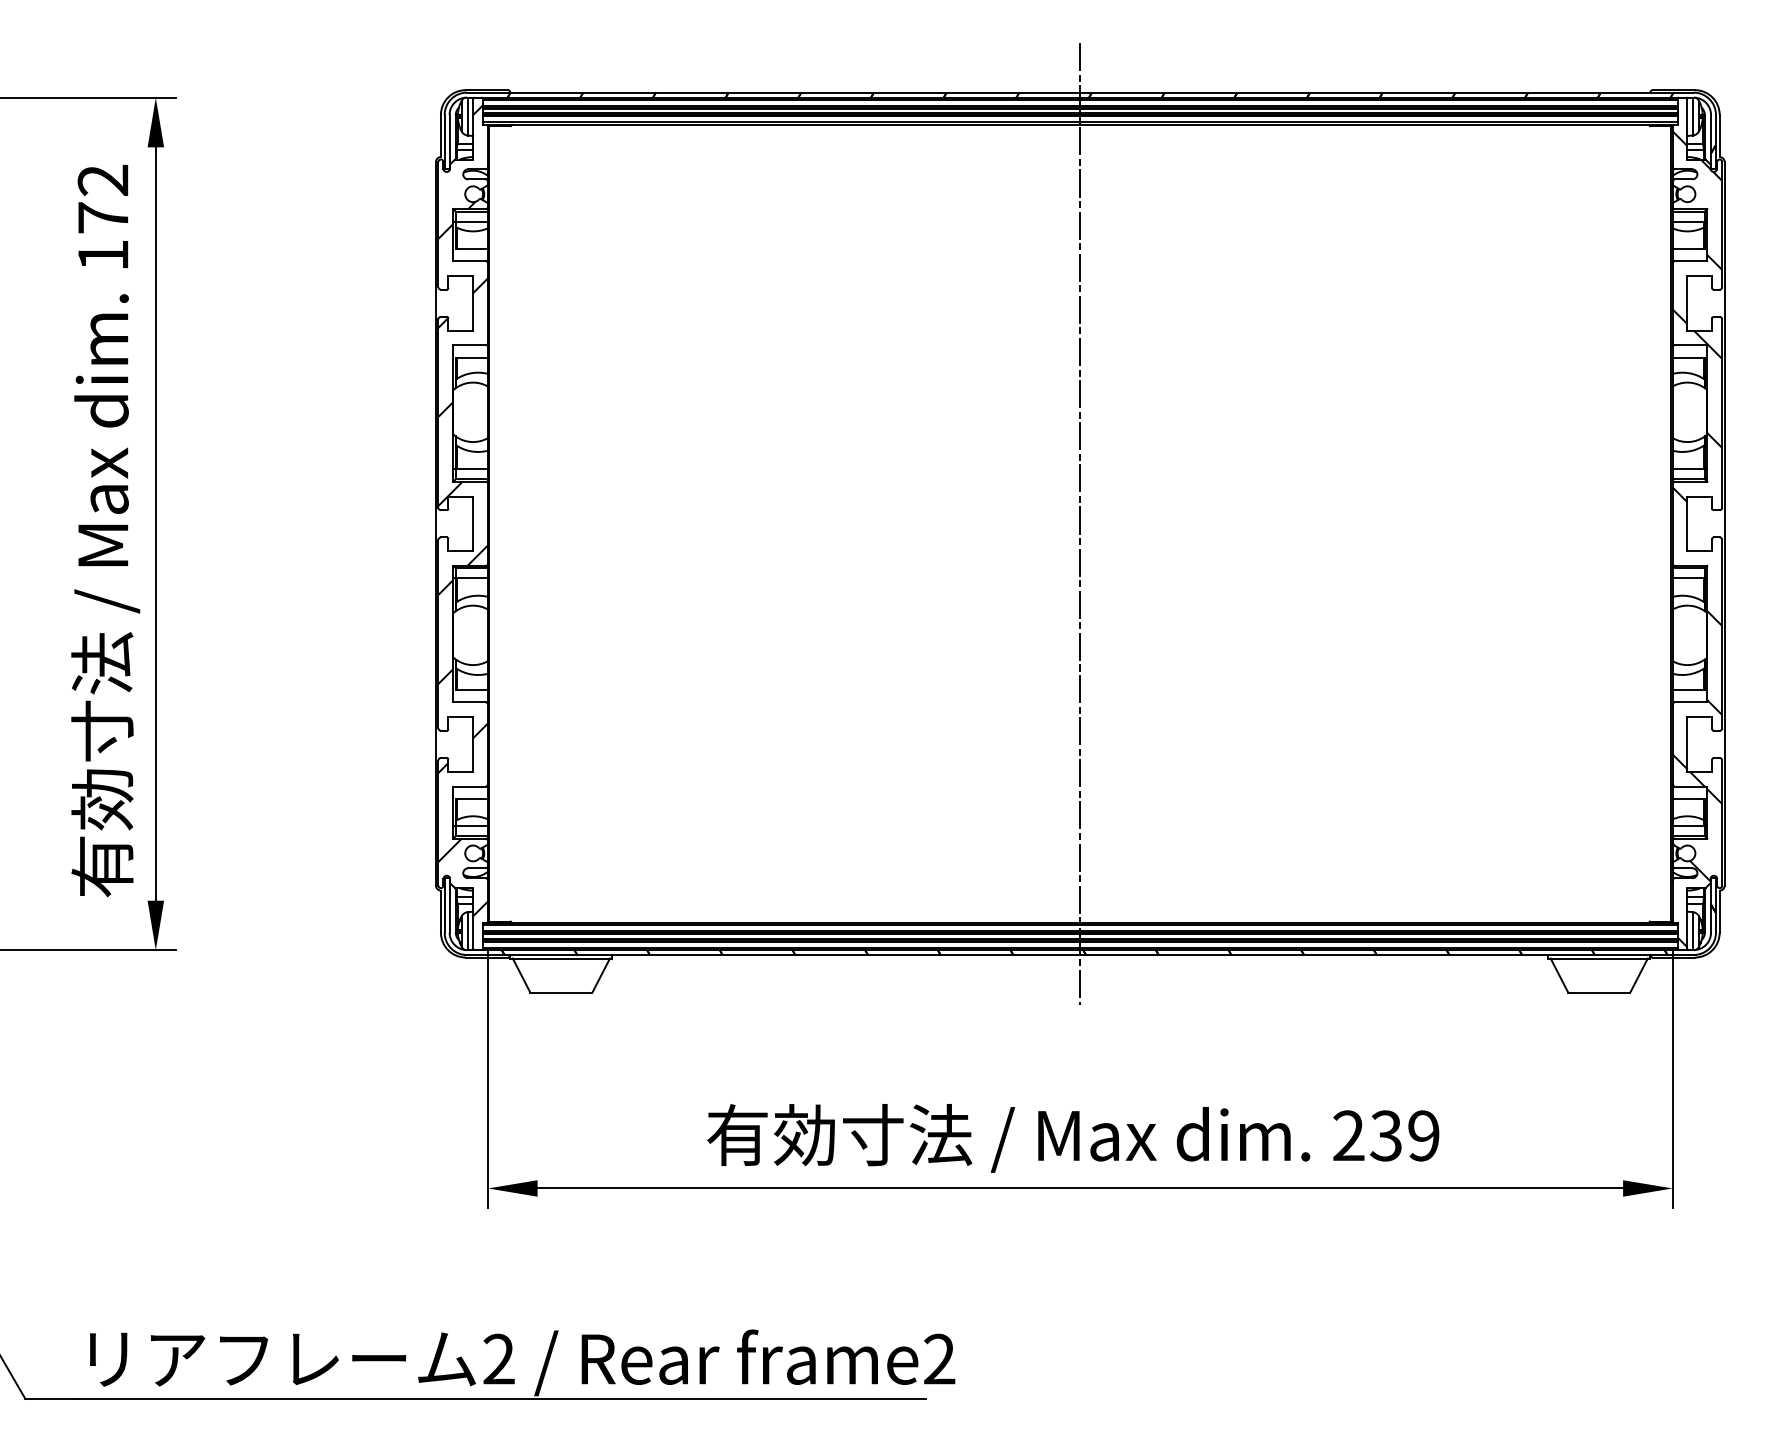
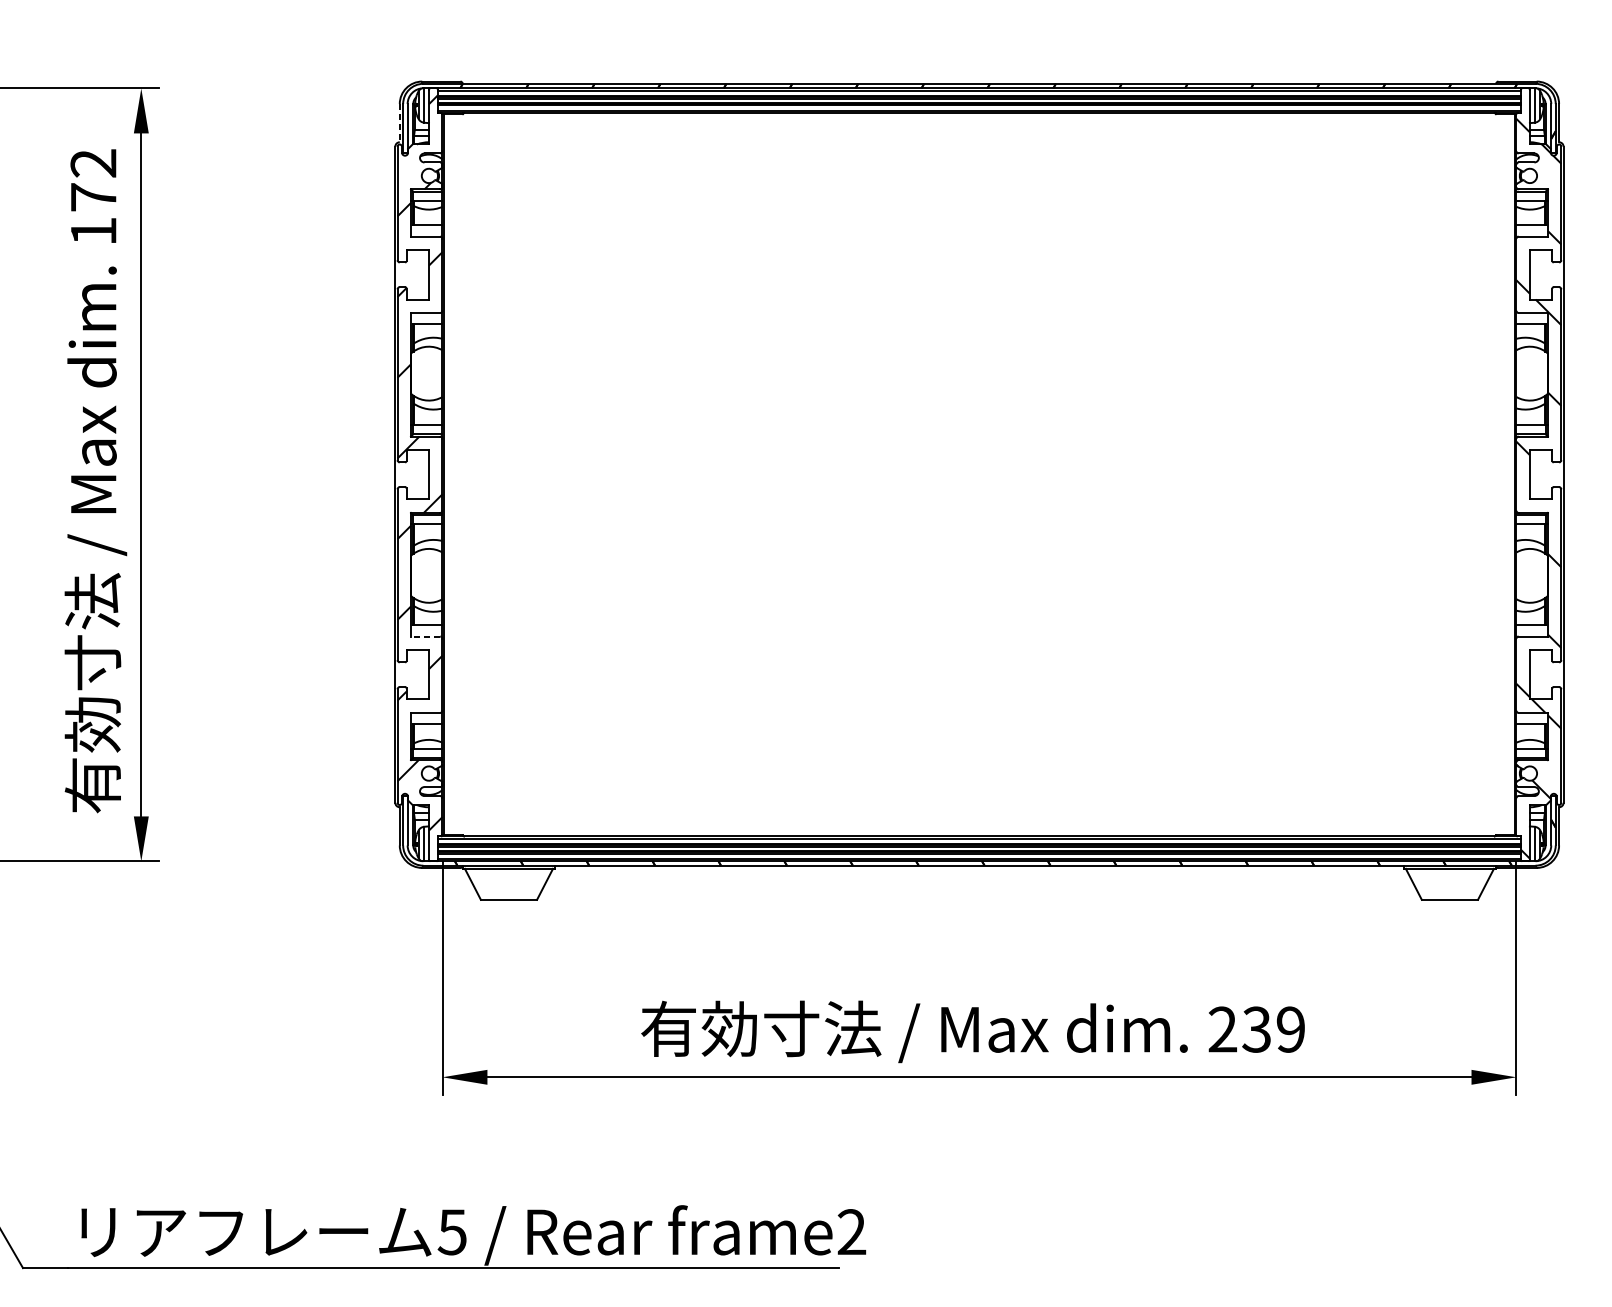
line: (440, 136) -> (399, 123), solid -> dashed
line: (1080, 523) -> (979, 474), removed
line: (468, 702) -> (424, 636), solid -> dashed
text: (498, 1358) -> (451, 1231), 2 -> 5

